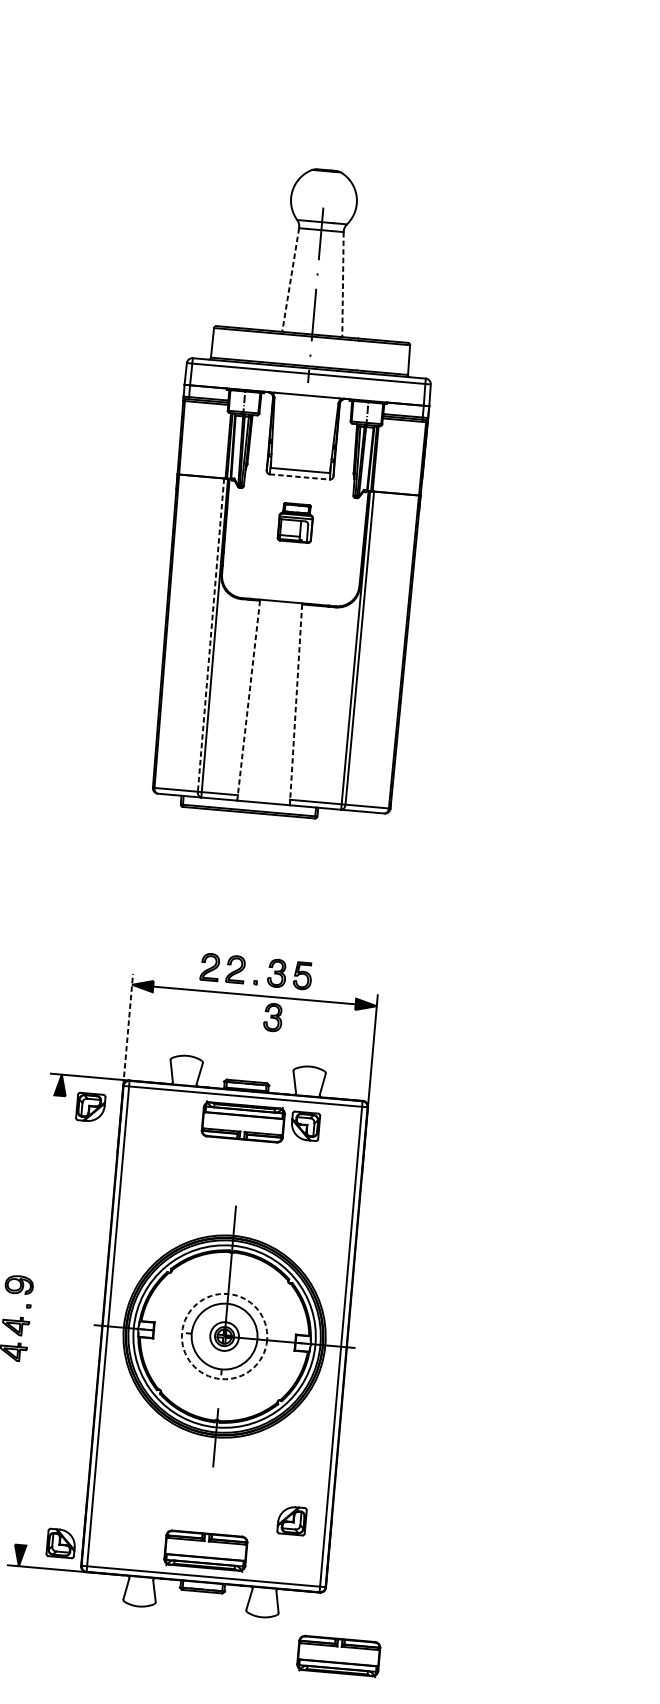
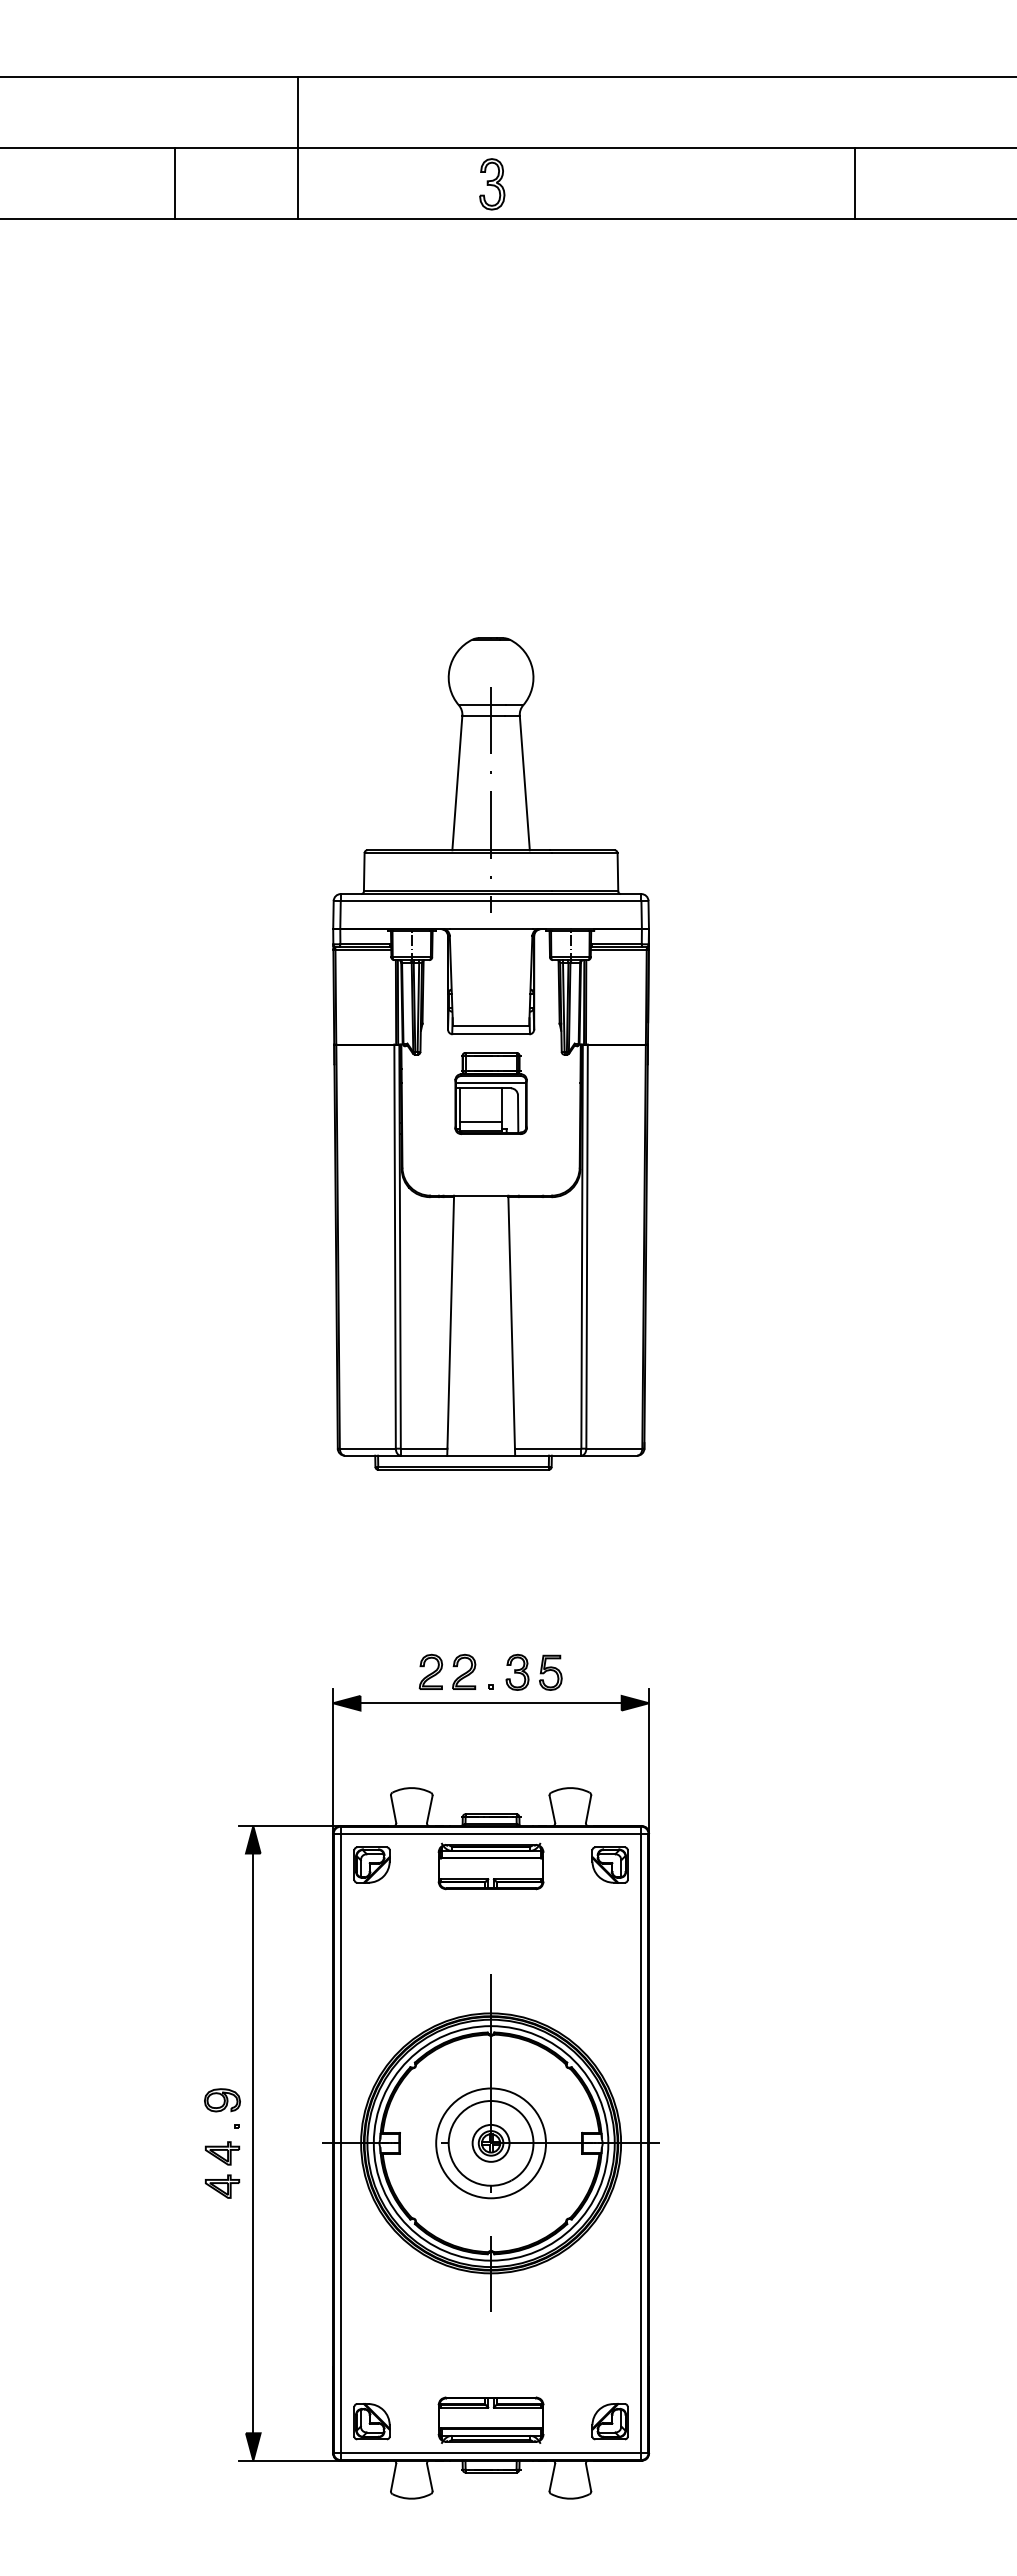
line: (290, 279) -> (457, 782), dashed -> solid
line: (342, 284) -> (524, 782), dashed -> solid
line: (300, 477) -> (491, 1034), dashed -> solid
part: (295, 522) -> (490, 1093), size x1.67
line: (211, 635) -> (395, 1247), dashed -> solid
line: (248, 697) -> (450, 1322), dashed -> solid
line: (296, 701) -> (511, 1322), dashed -> solid
part: (273, 1016) -> (517, 1728), removed
line: (128, 1029) -> (333, 1760), dashed -> solid
part: (90, 1107) -> (371, 1864), moved
part: (305, 1125) -> (609, 1864), moved
line: (40, 1320) -> (253, 2143), added
circle: (224, 1336) -> (491, 2143), dashed -> solid
part: (291, 1520) -> (609, 2421), moved
part: (60, 1543) -> (371, 2421), moved
part: (338, 1655) -> (672, 2539), removed

